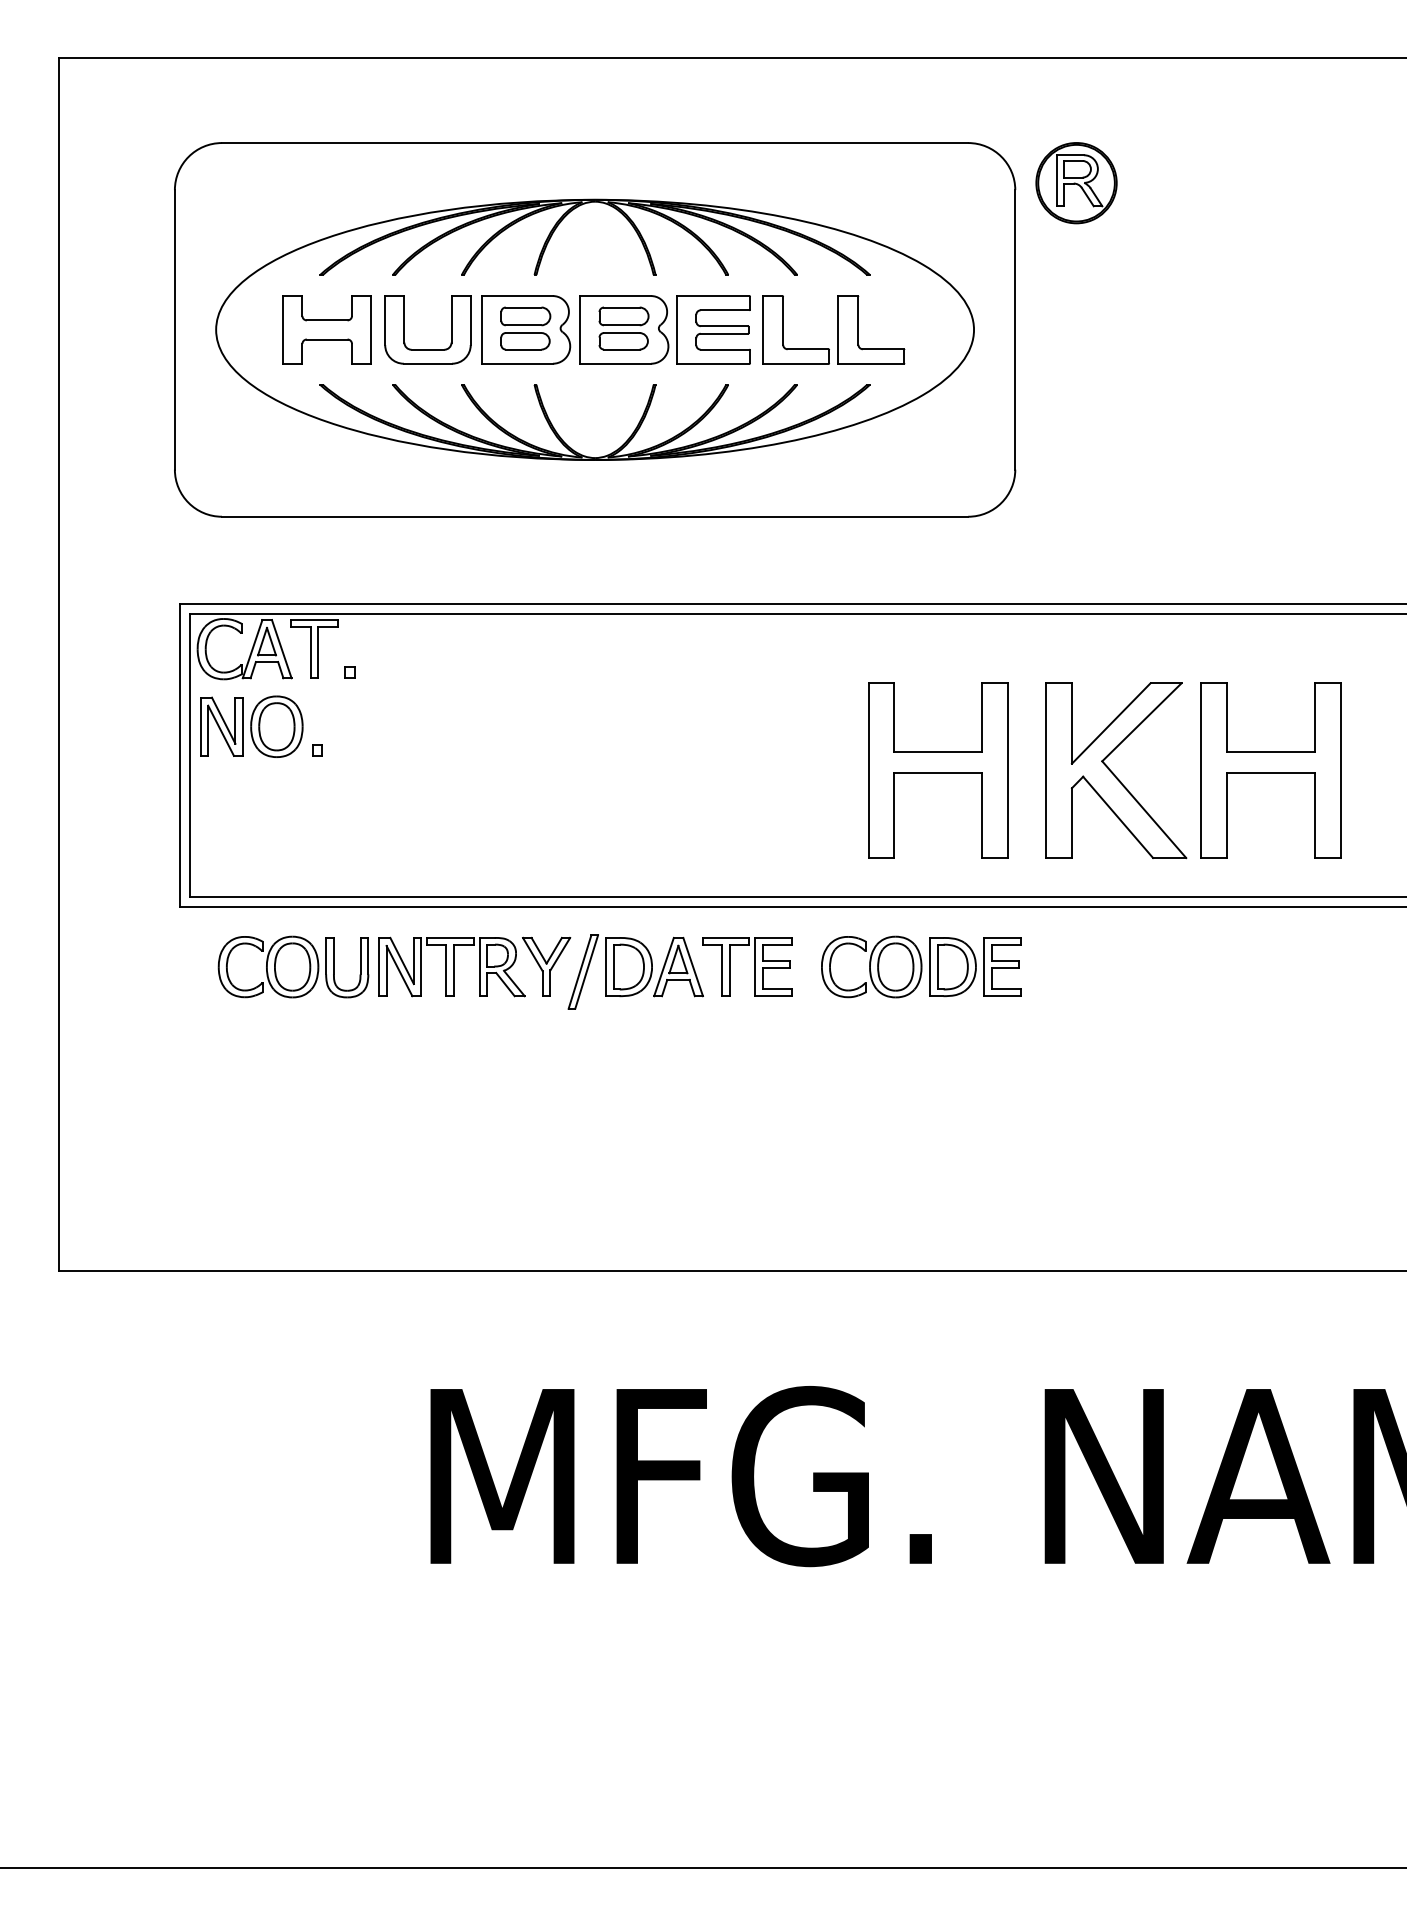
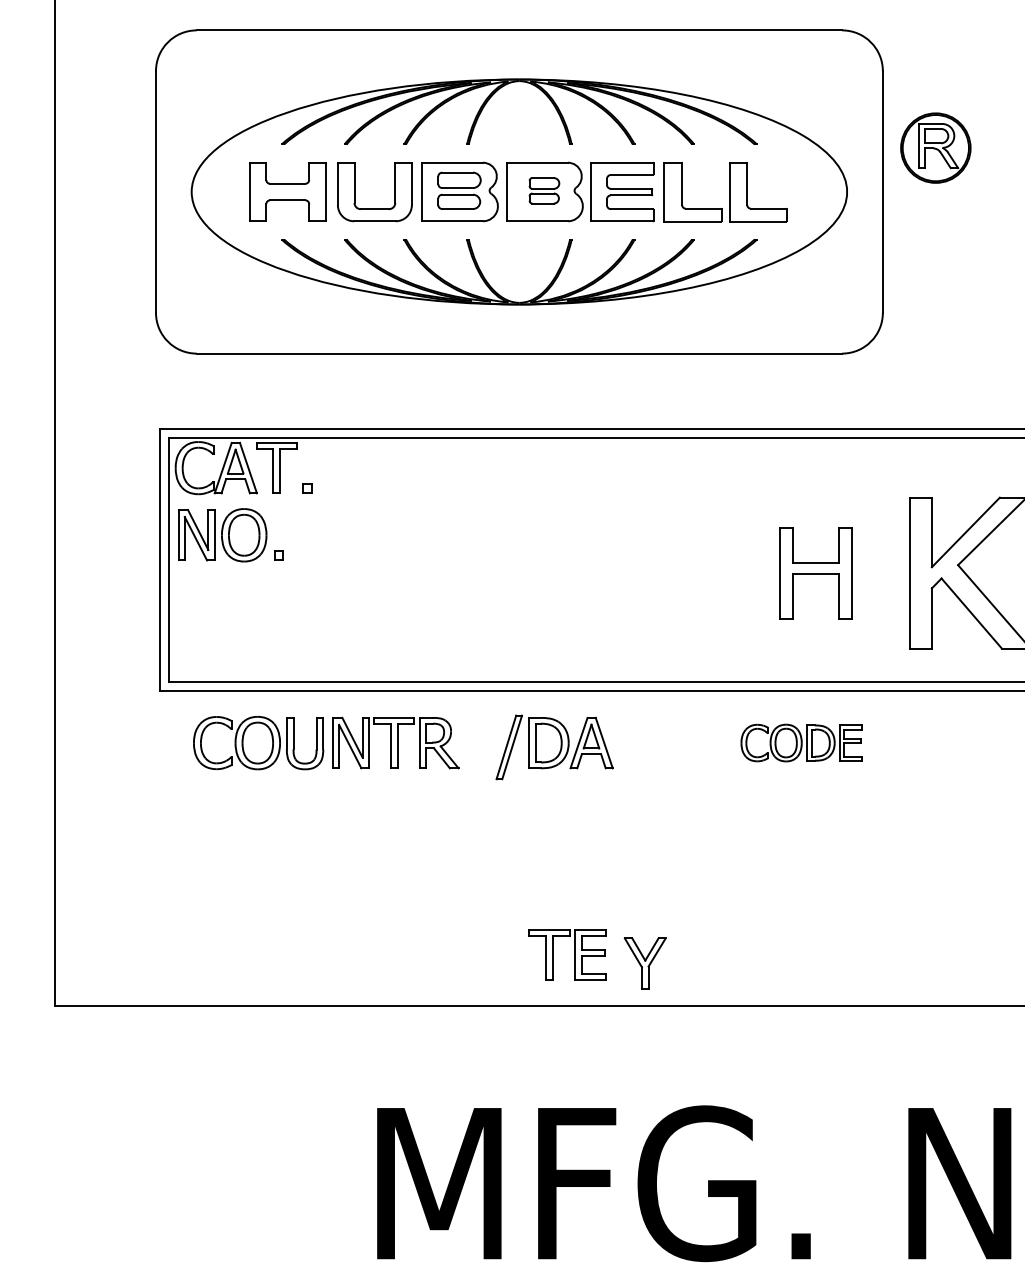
part: (1076, 183) -> (935, 148), moved
part: (623, 328) -> (544, 190), size x0.7
part: (938, 770) -> (816, 573), size x0.6
part: (546, 966) -> (645, 963), moved
part: (754, 966) -> (574, 954), moved
part: (921, 966) -> (801, 742), size x0.7

